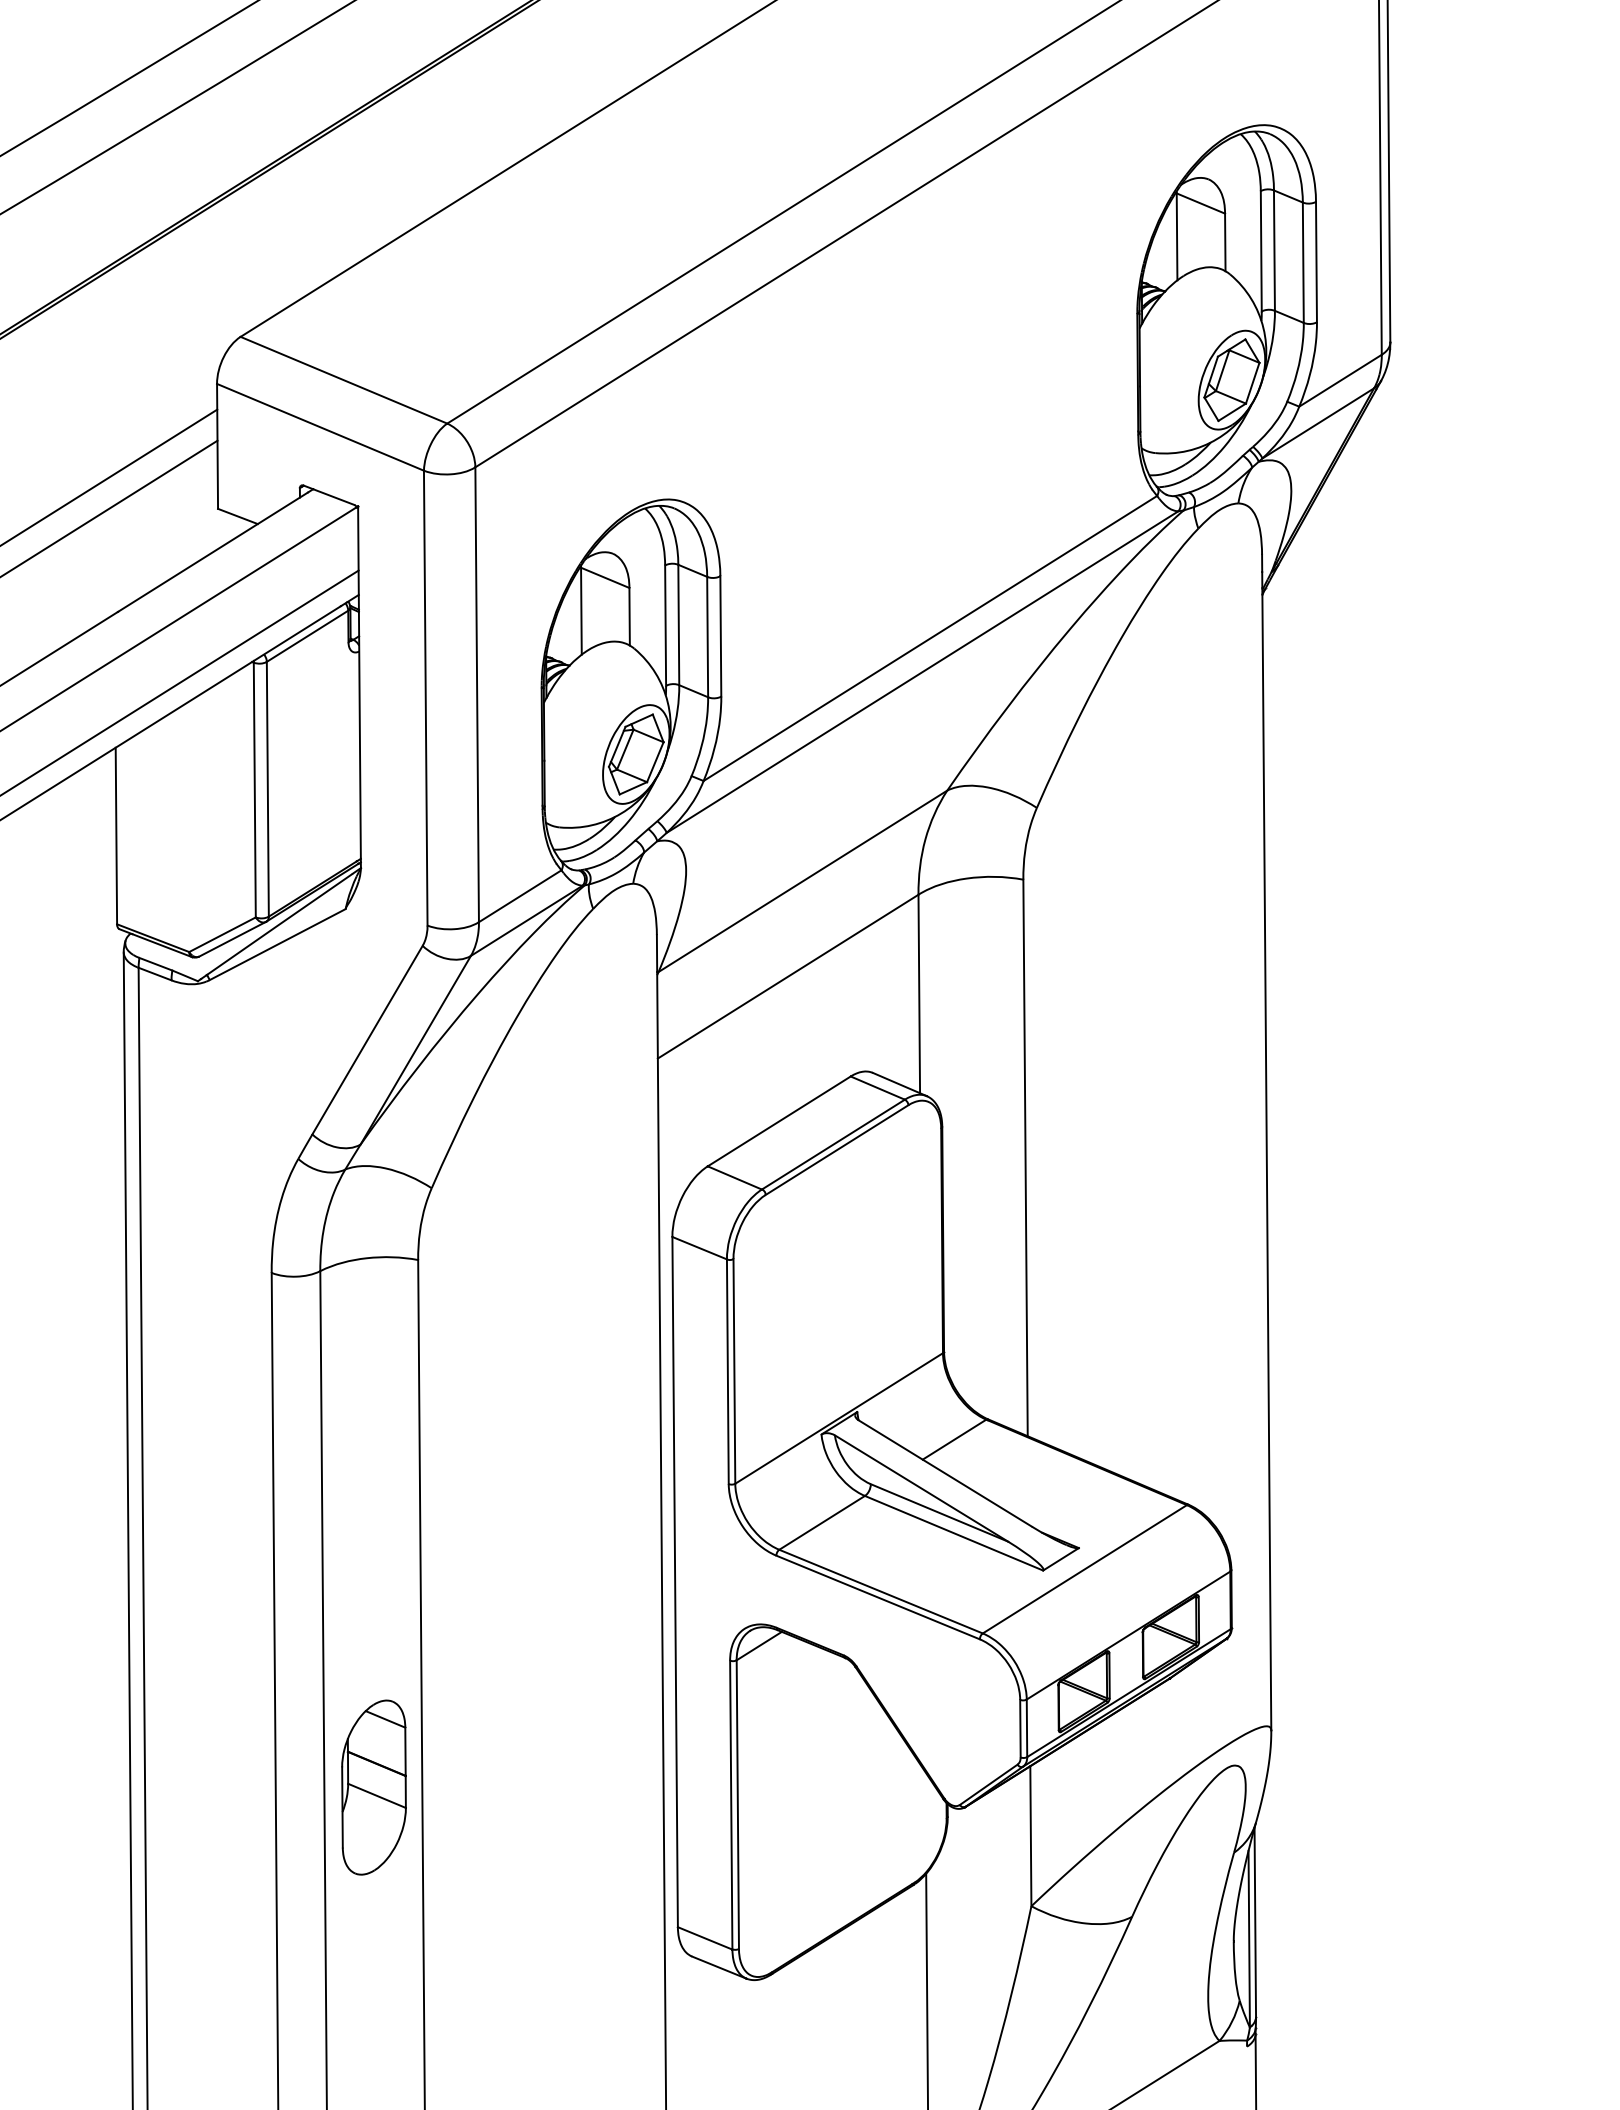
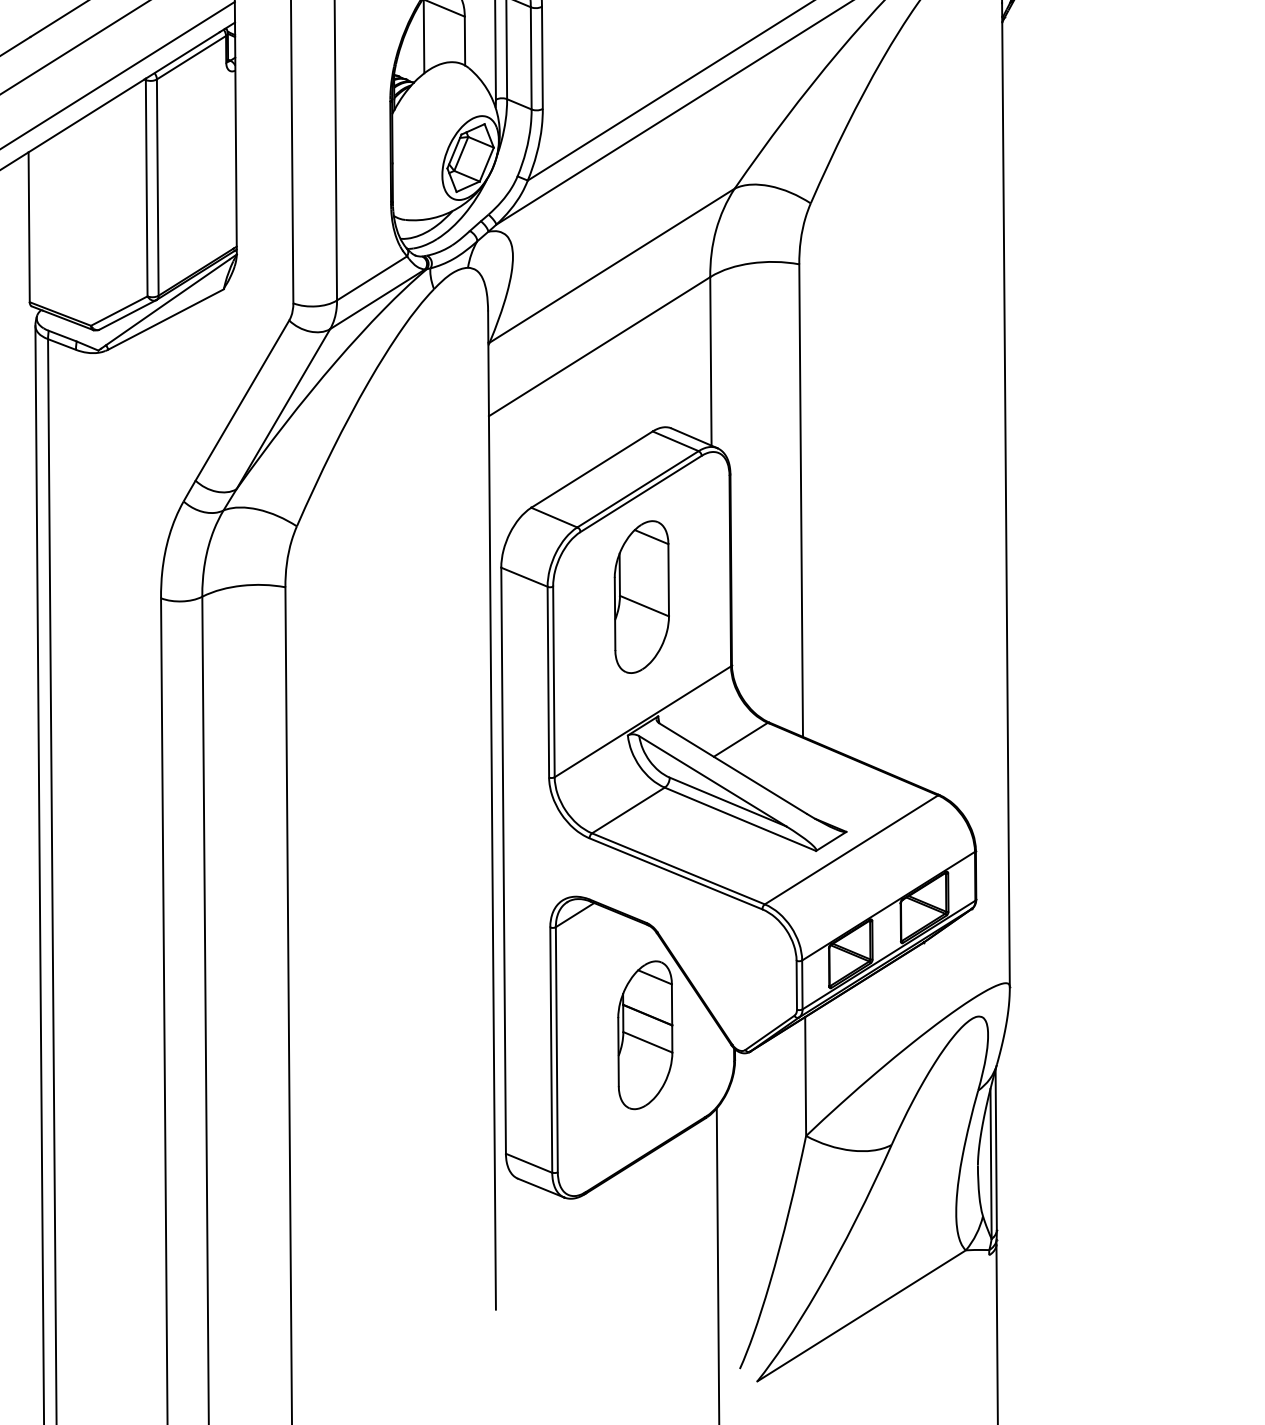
part: (837, 1271) -> (641, 597), added
part: (373, 1787) -> (644, 1035), moved

